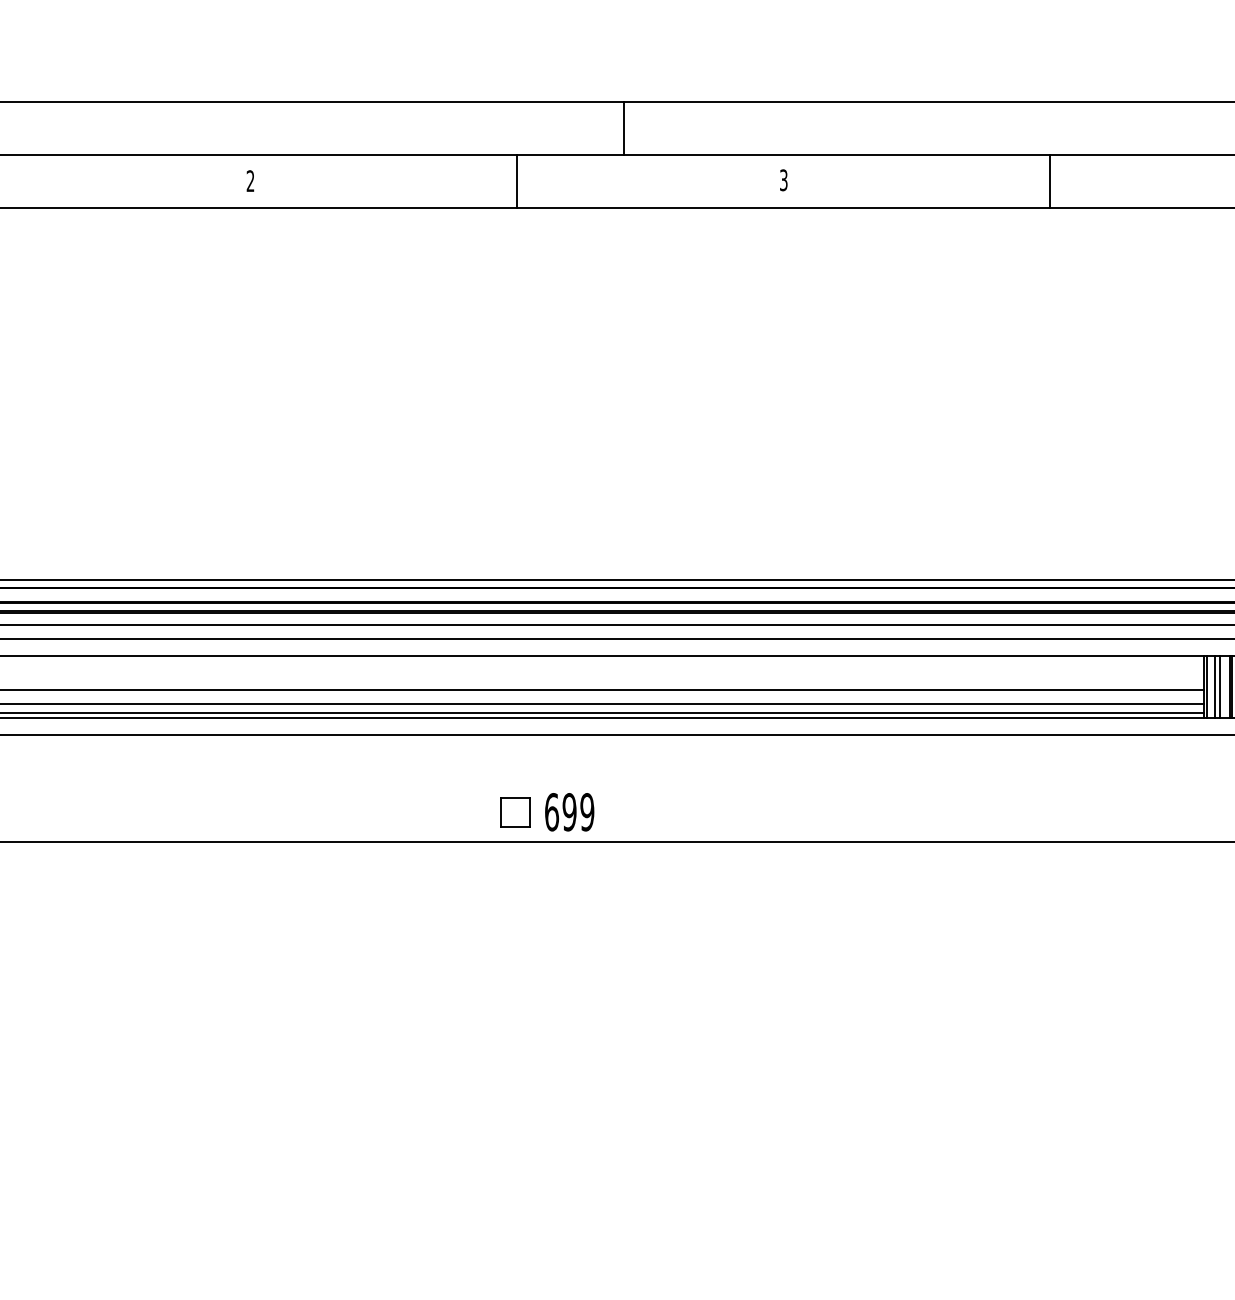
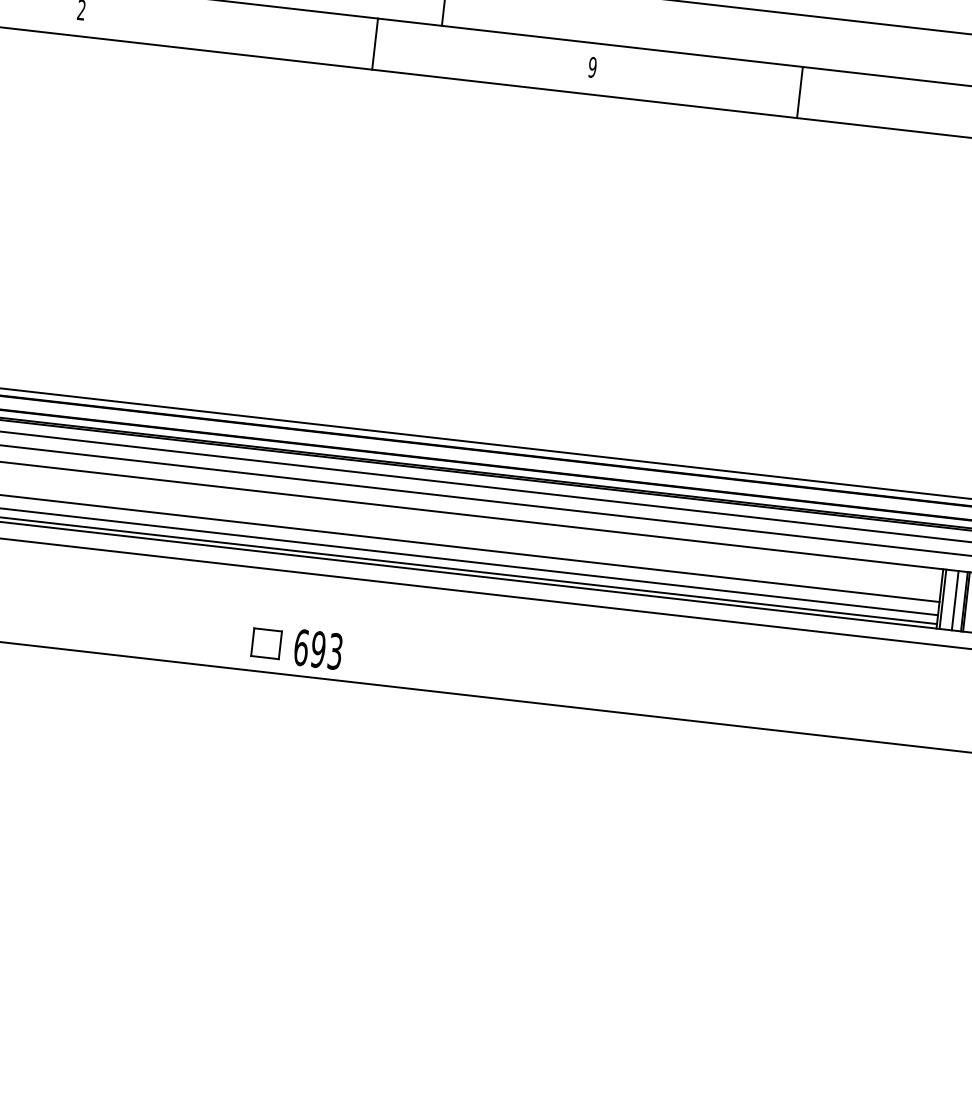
text: (783, 179) -> (592, 66), 3 -> 9
line: (516, 181) -> (374, 43), moved
line: (1050, 181) -> (800, 92), moved
line: (1214, 687) -> (949, 600), removed
text: (587, 812) -> (335, 651), 699 -> 693

